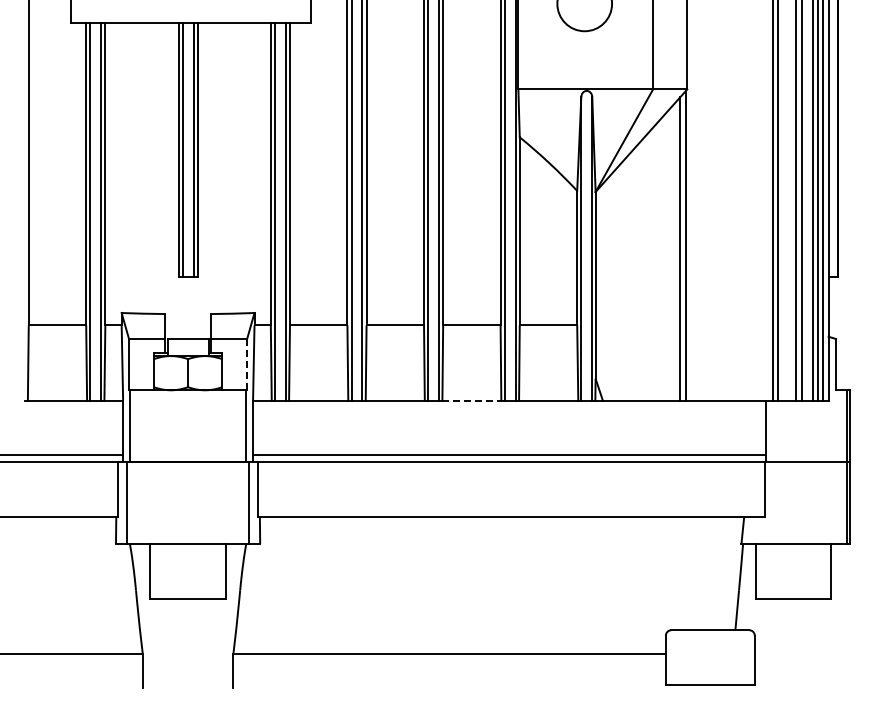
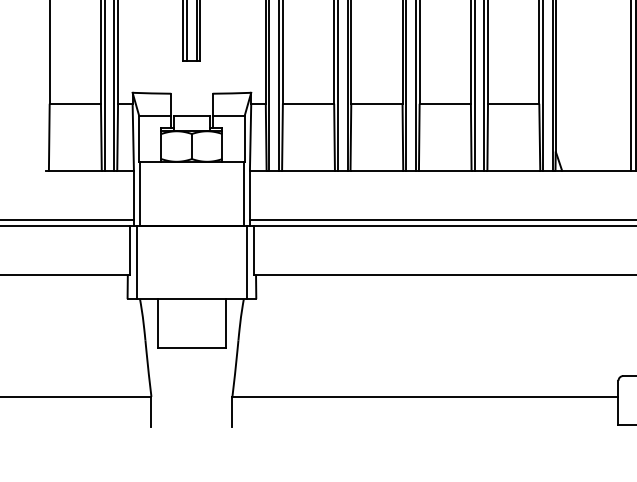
line: (247, 364) -> (244, 138), dashed -> solid
line: (472, 400) -> (445, 170), dashed -> solid

